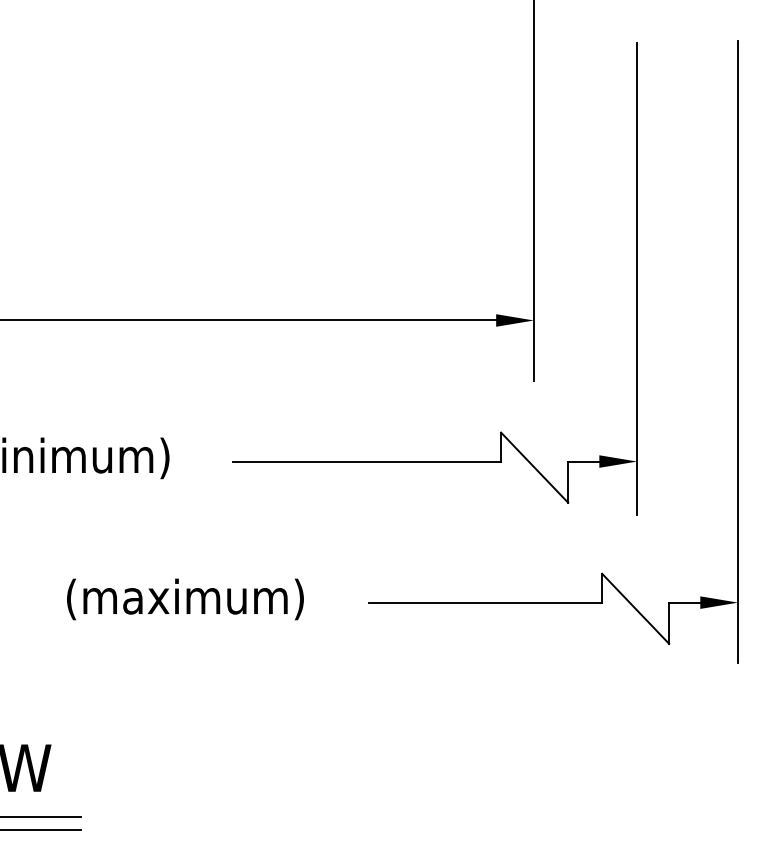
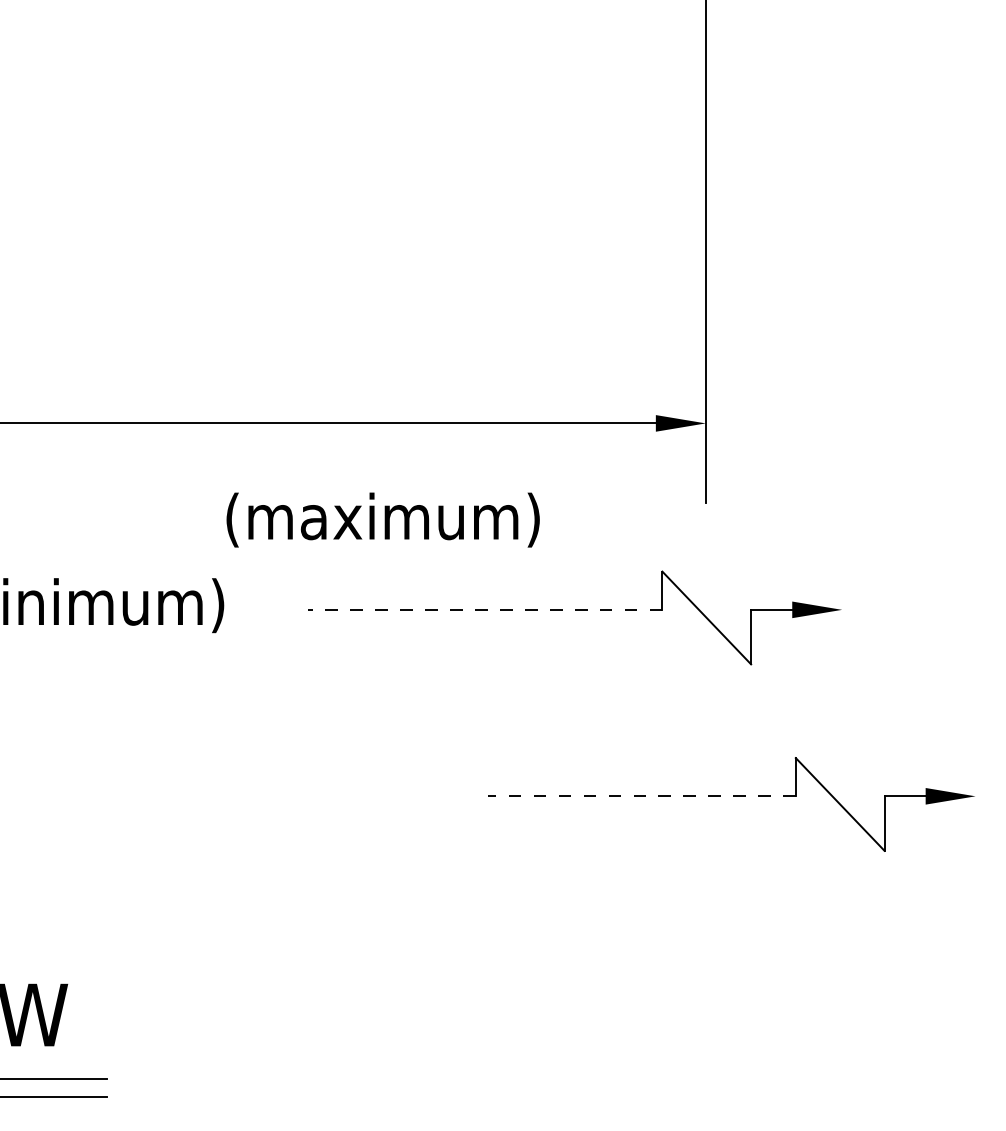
line: (637, 278) -> (842, 368), removed
line: (737, 352) -> (975, 465), removed
line: (366, 461) -> (484, 609), solid -> dashed
text: (184, 598) -> (382, 519), moved
line: (485, 602) -> (641, 796), solid -> dashed

